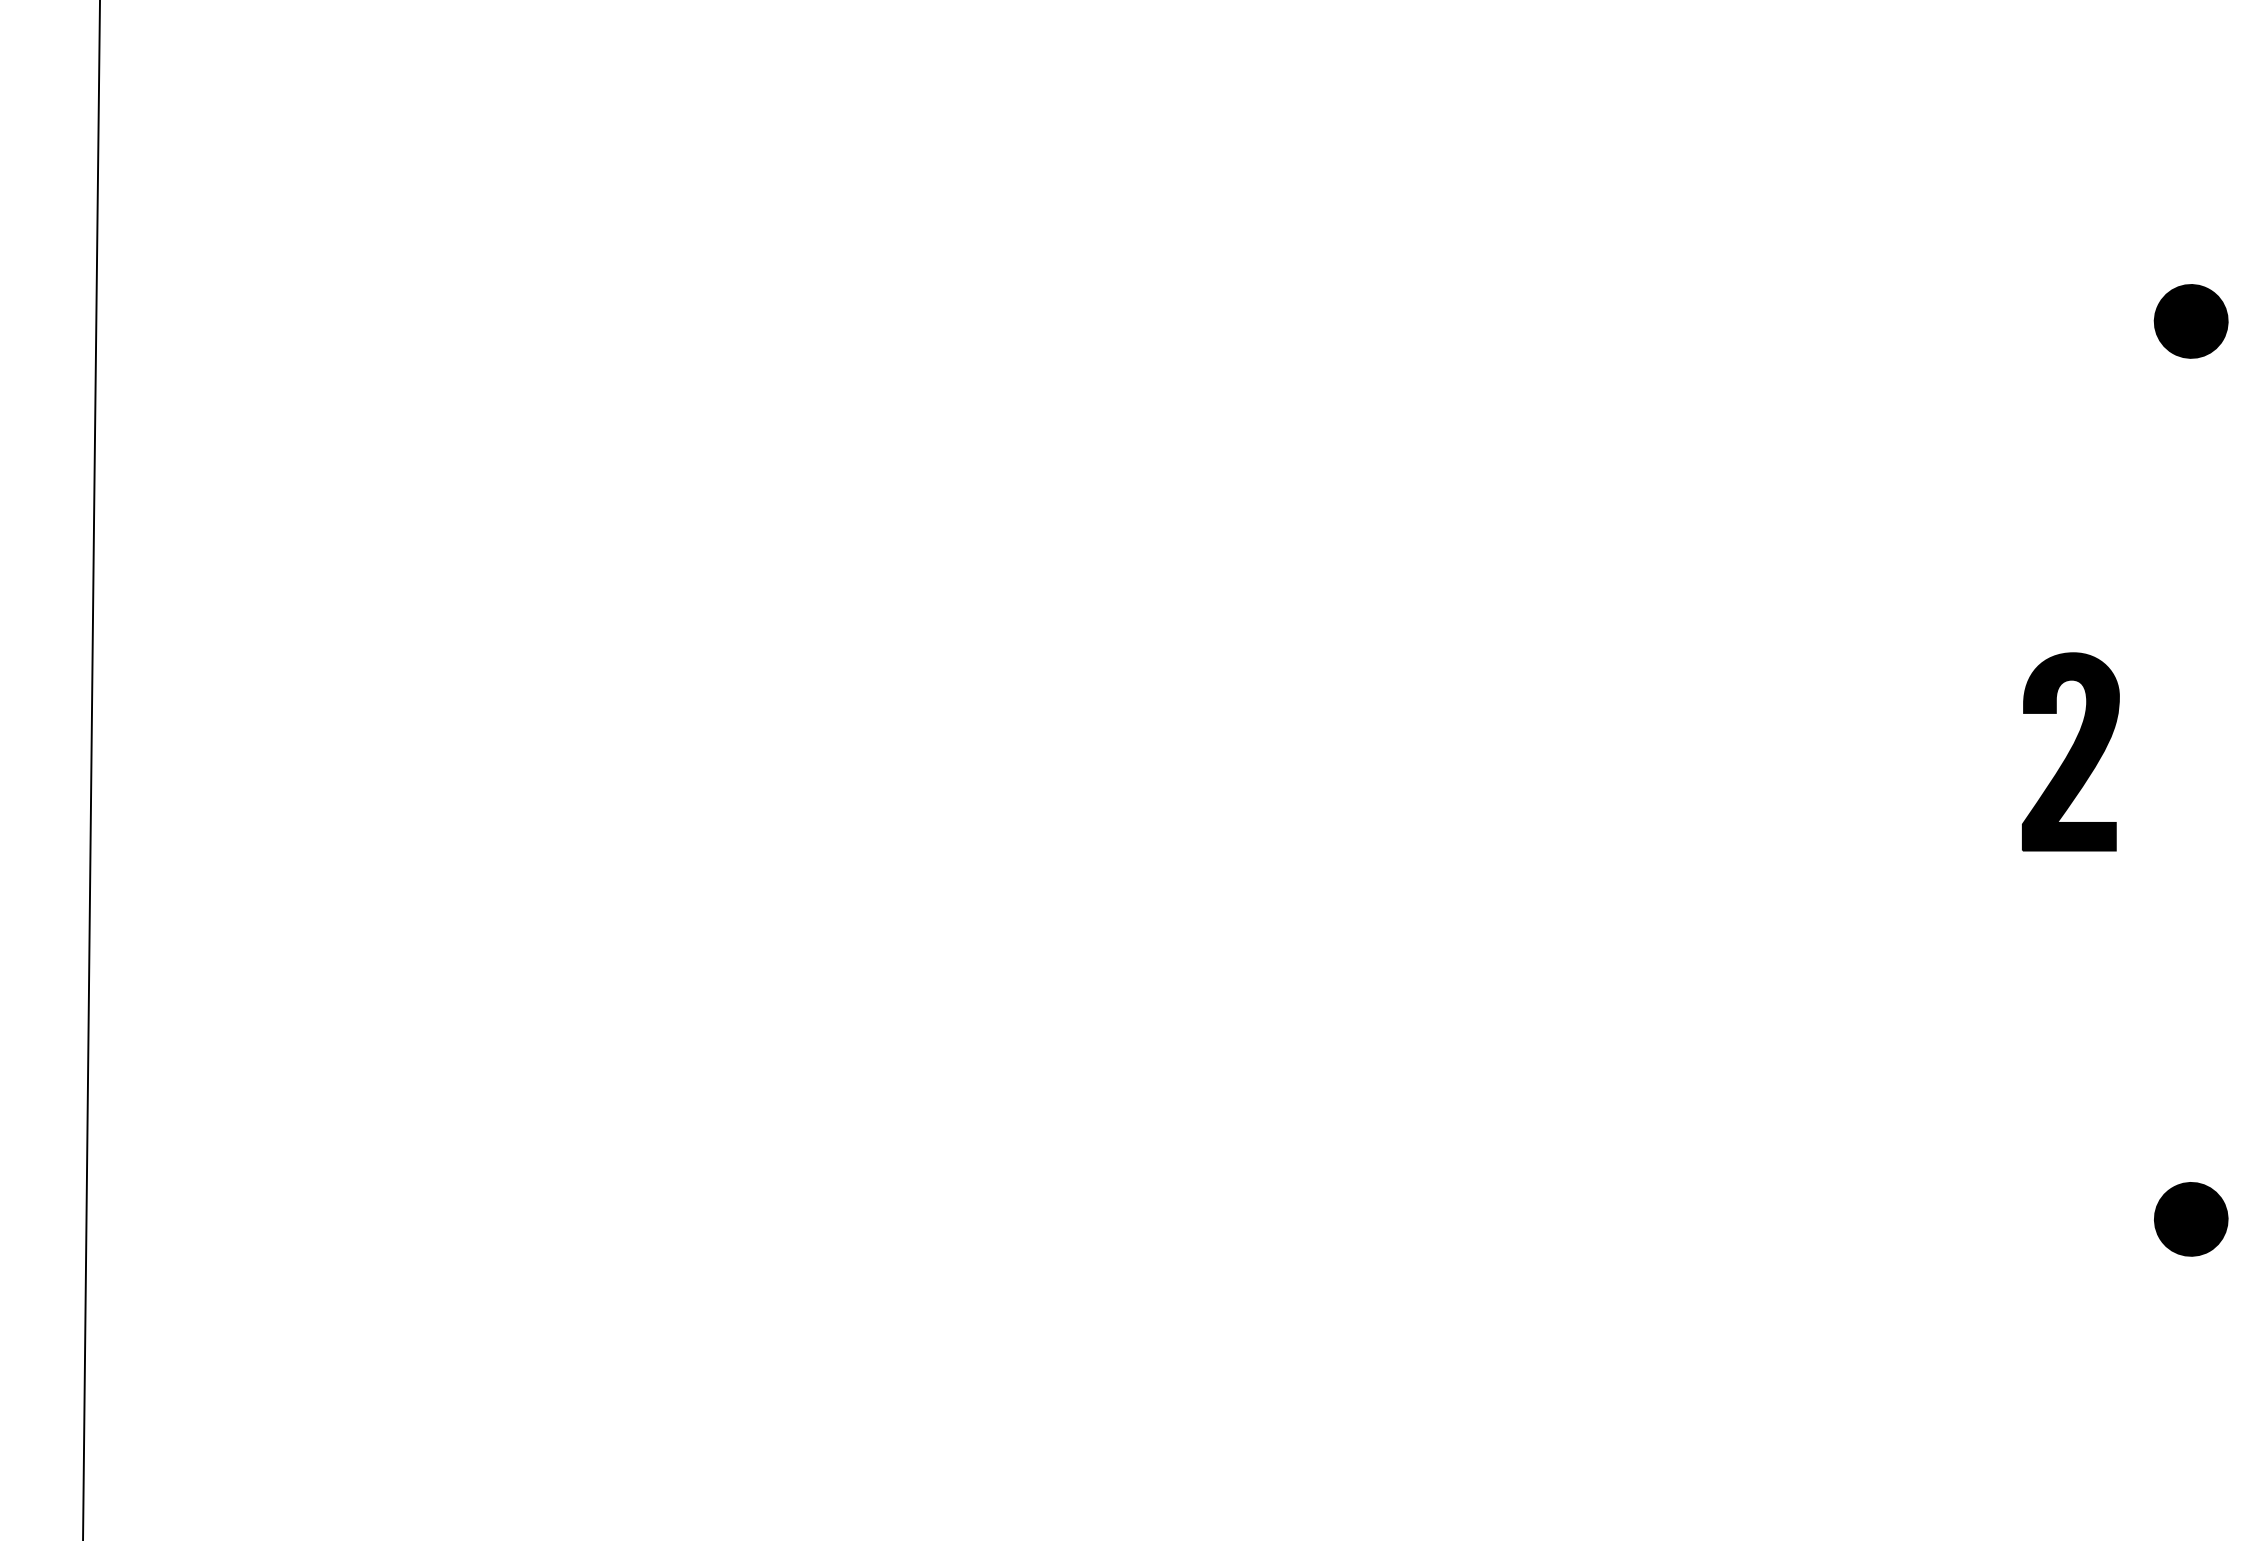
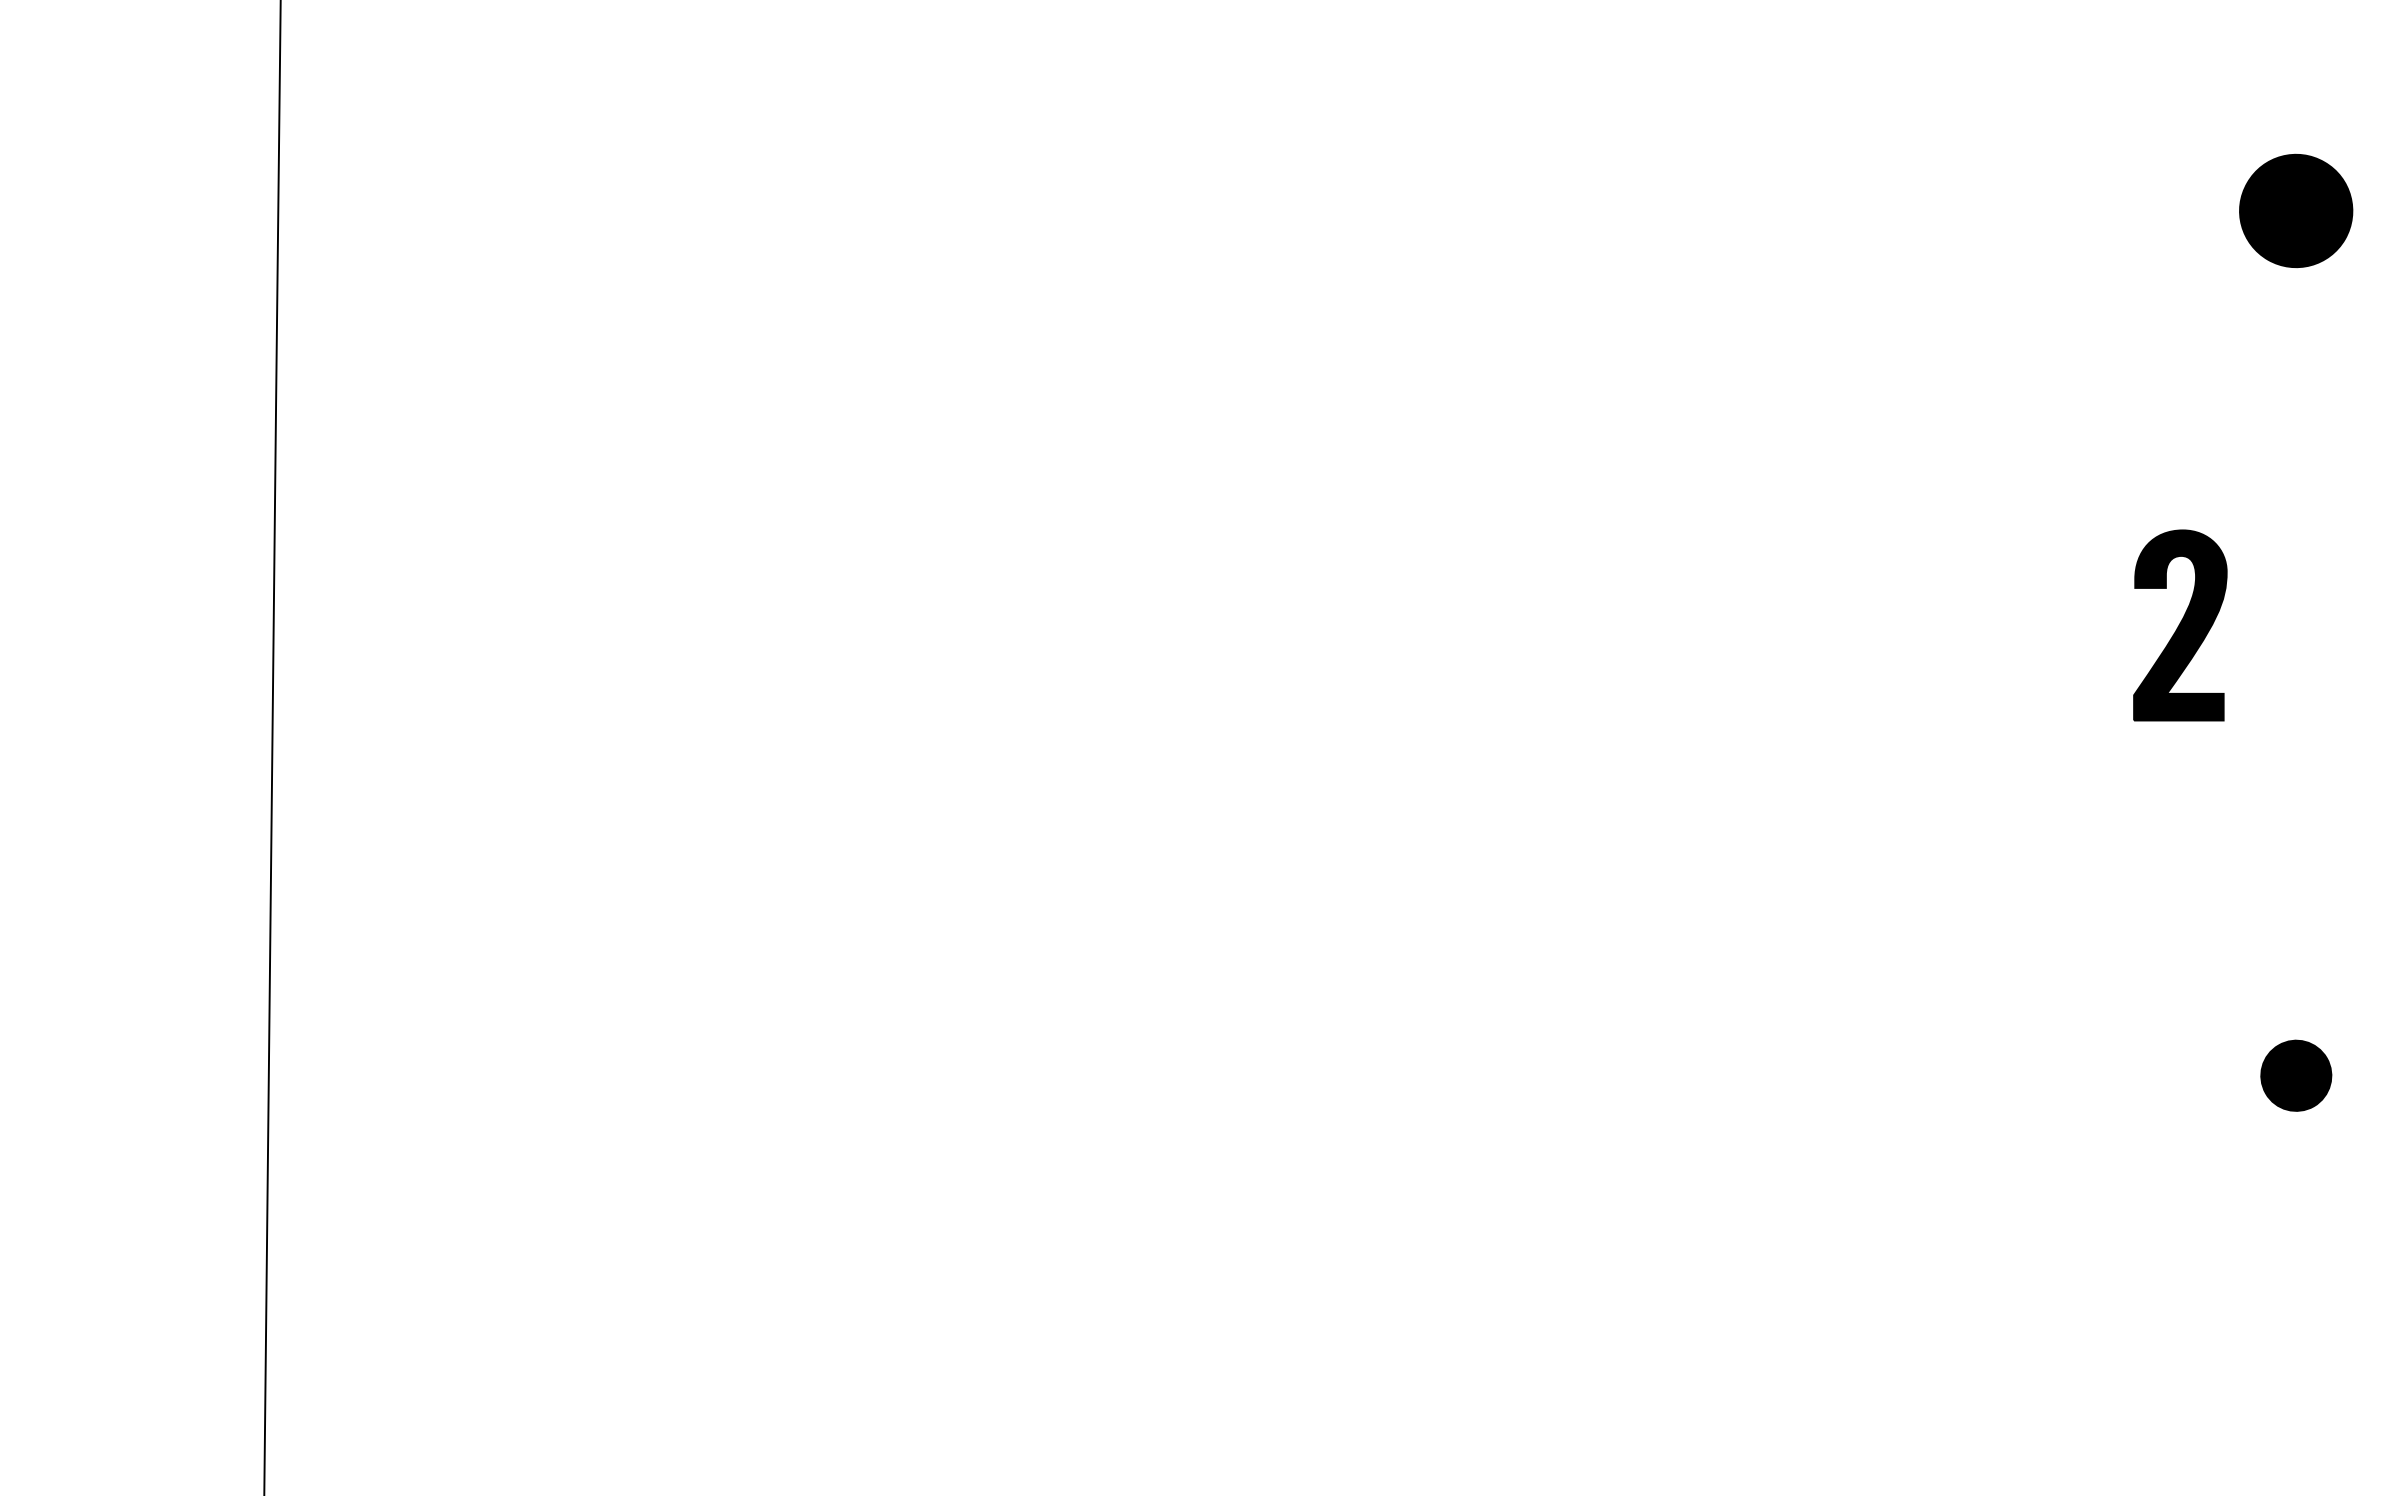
part: (2191, 321) -> (2296, 210), size x1.6

